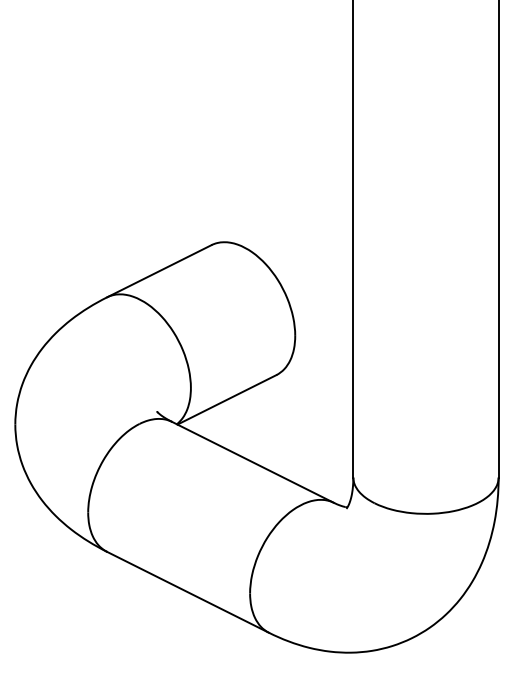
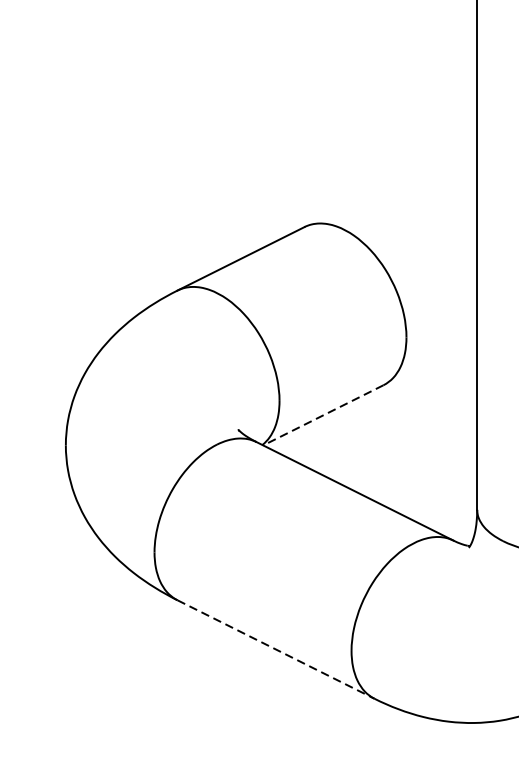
line: (226, 400) -> (322, 416), solid -> dashed
line: (188, 592) -> (276, 649), solid -> dashed

